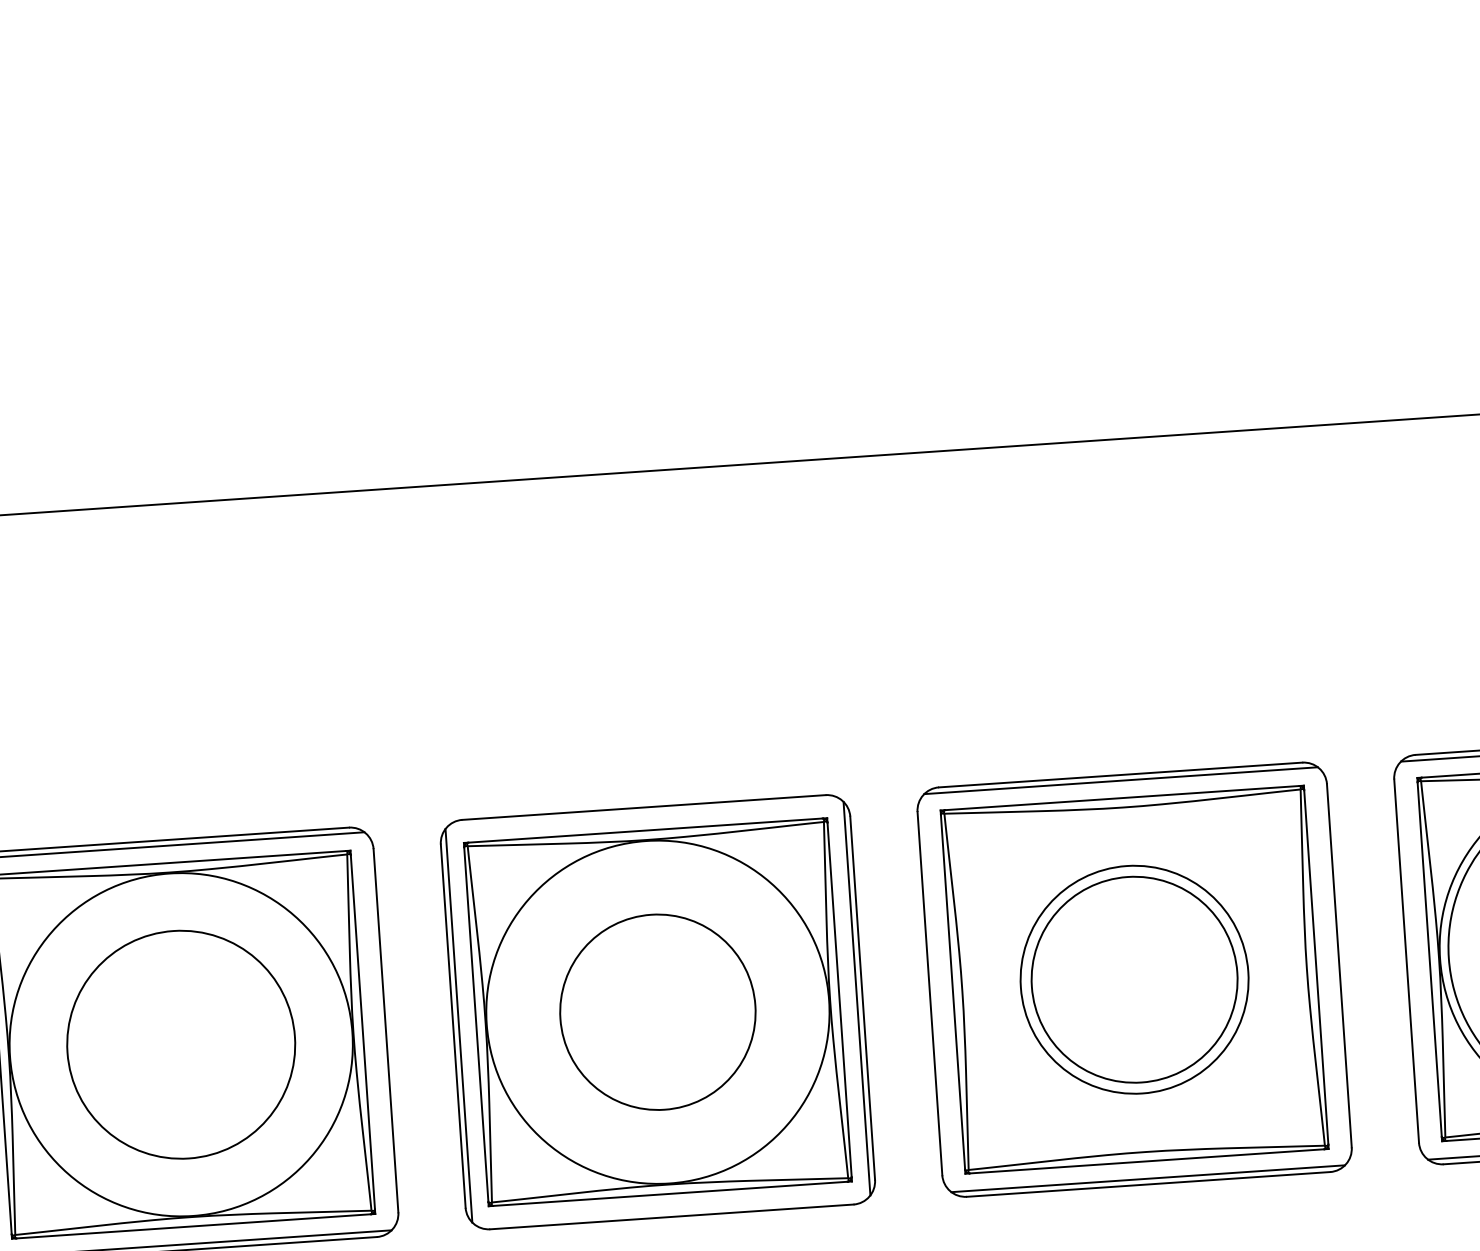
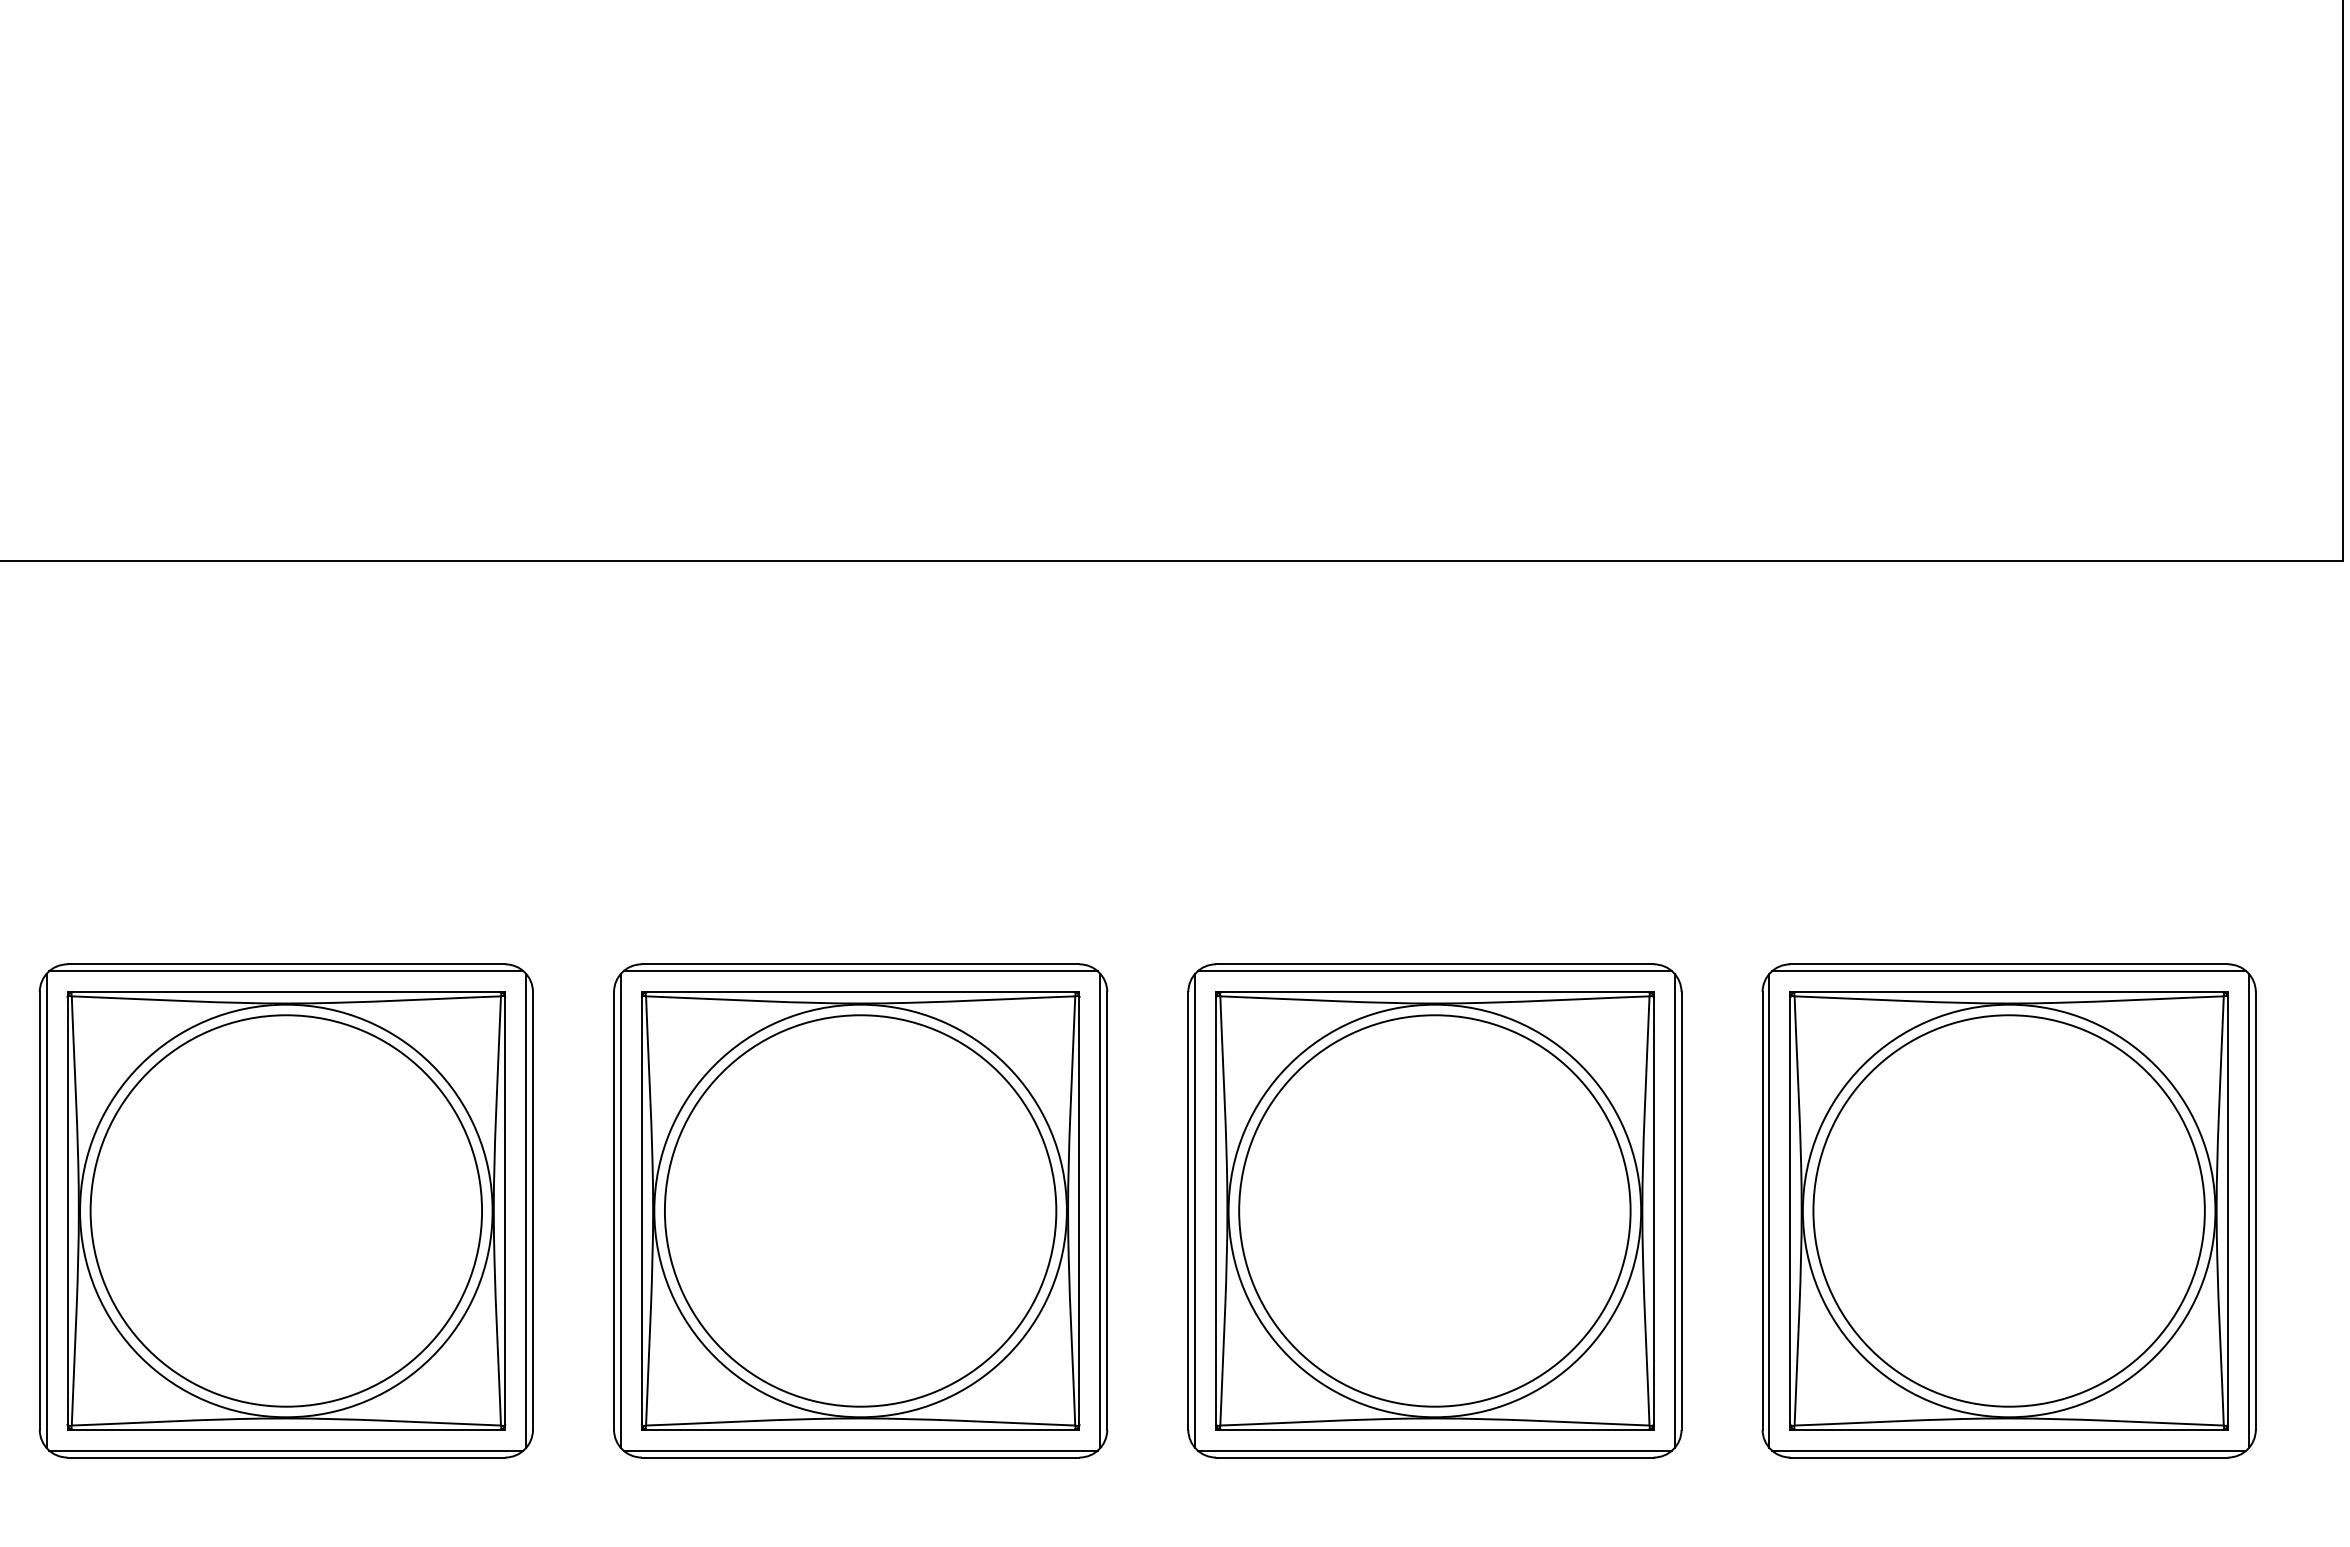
line: (644, 813) -> (860, 971), added
line: (1412, 960) -> (1769, 1210), added
line: (1333, 965) -> (1674, 1210), added
circle: (1134, 979) -> (1434, 1210), size x1.43
circle: (1134, 979) -> (1434, 1210), size x1.67
line: (935, 992) -> (1195, 1210), added
circle: (657, 1011) -> (860, 1210), size x1.67
line: (380, 1030) -> (526, 1210), added
circle: (181, 1044) -> (286, 1210), size x1.43
line: (671, 1211) -> (860, 1450), added

